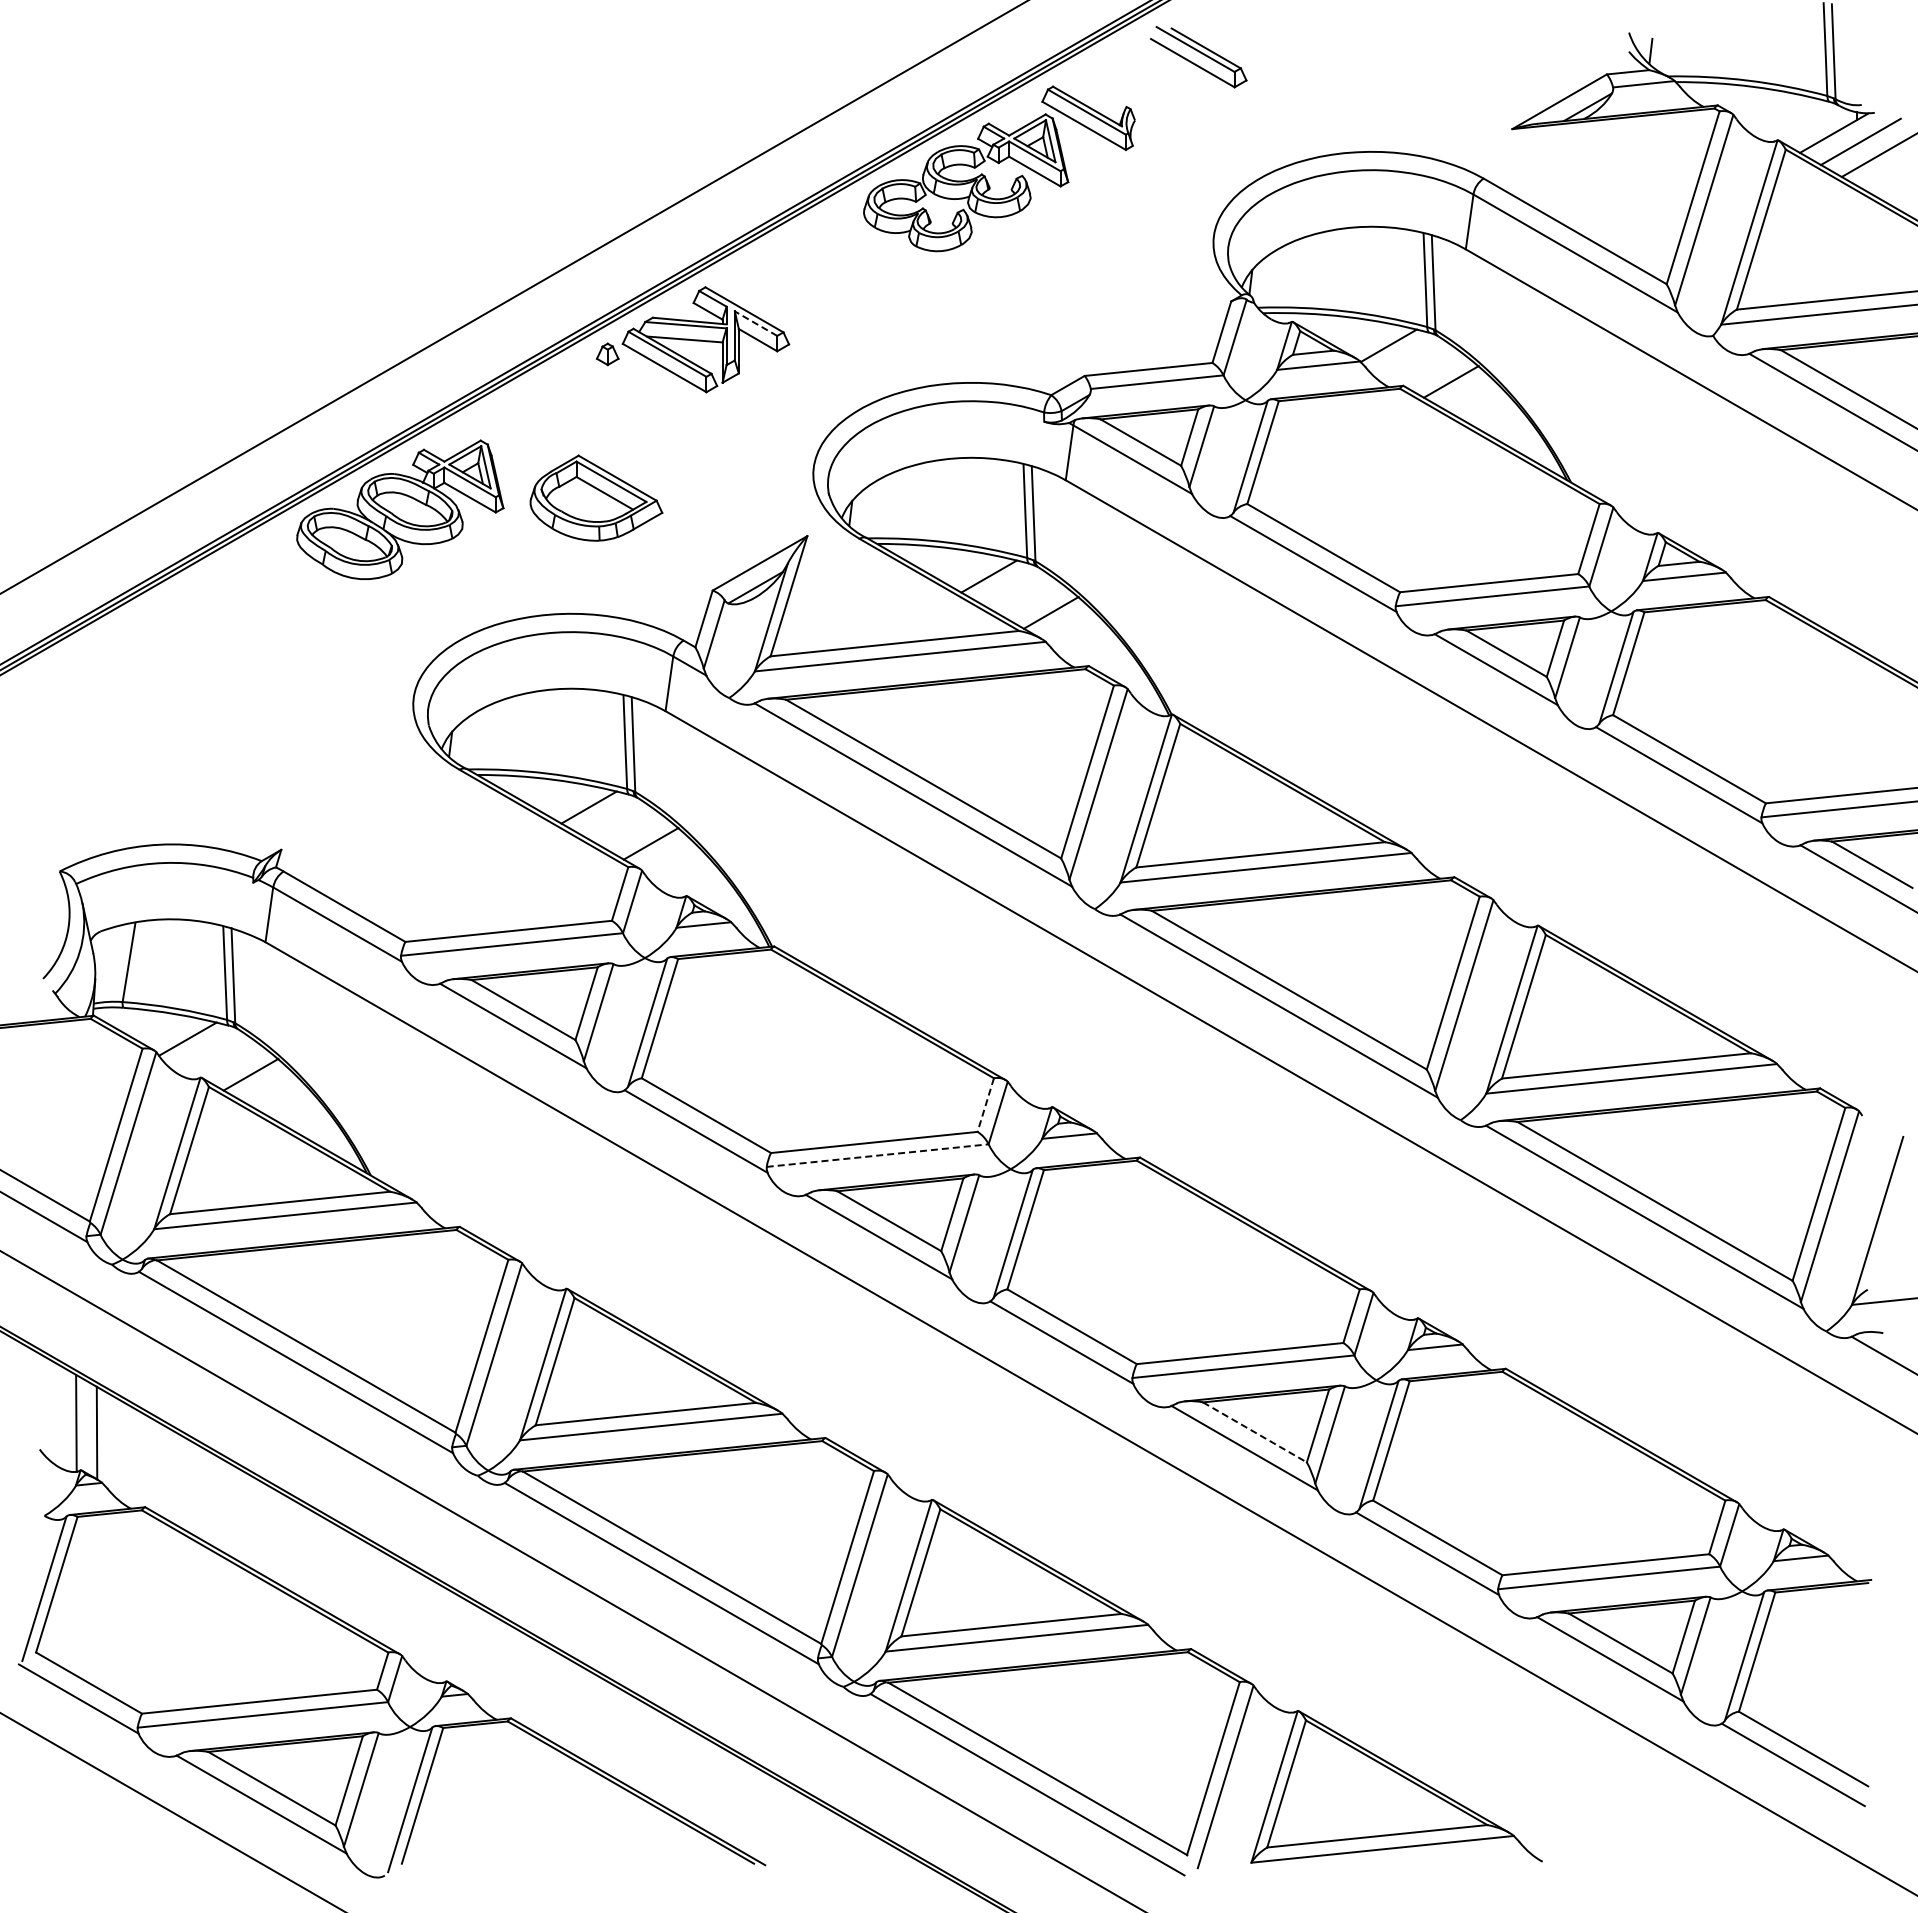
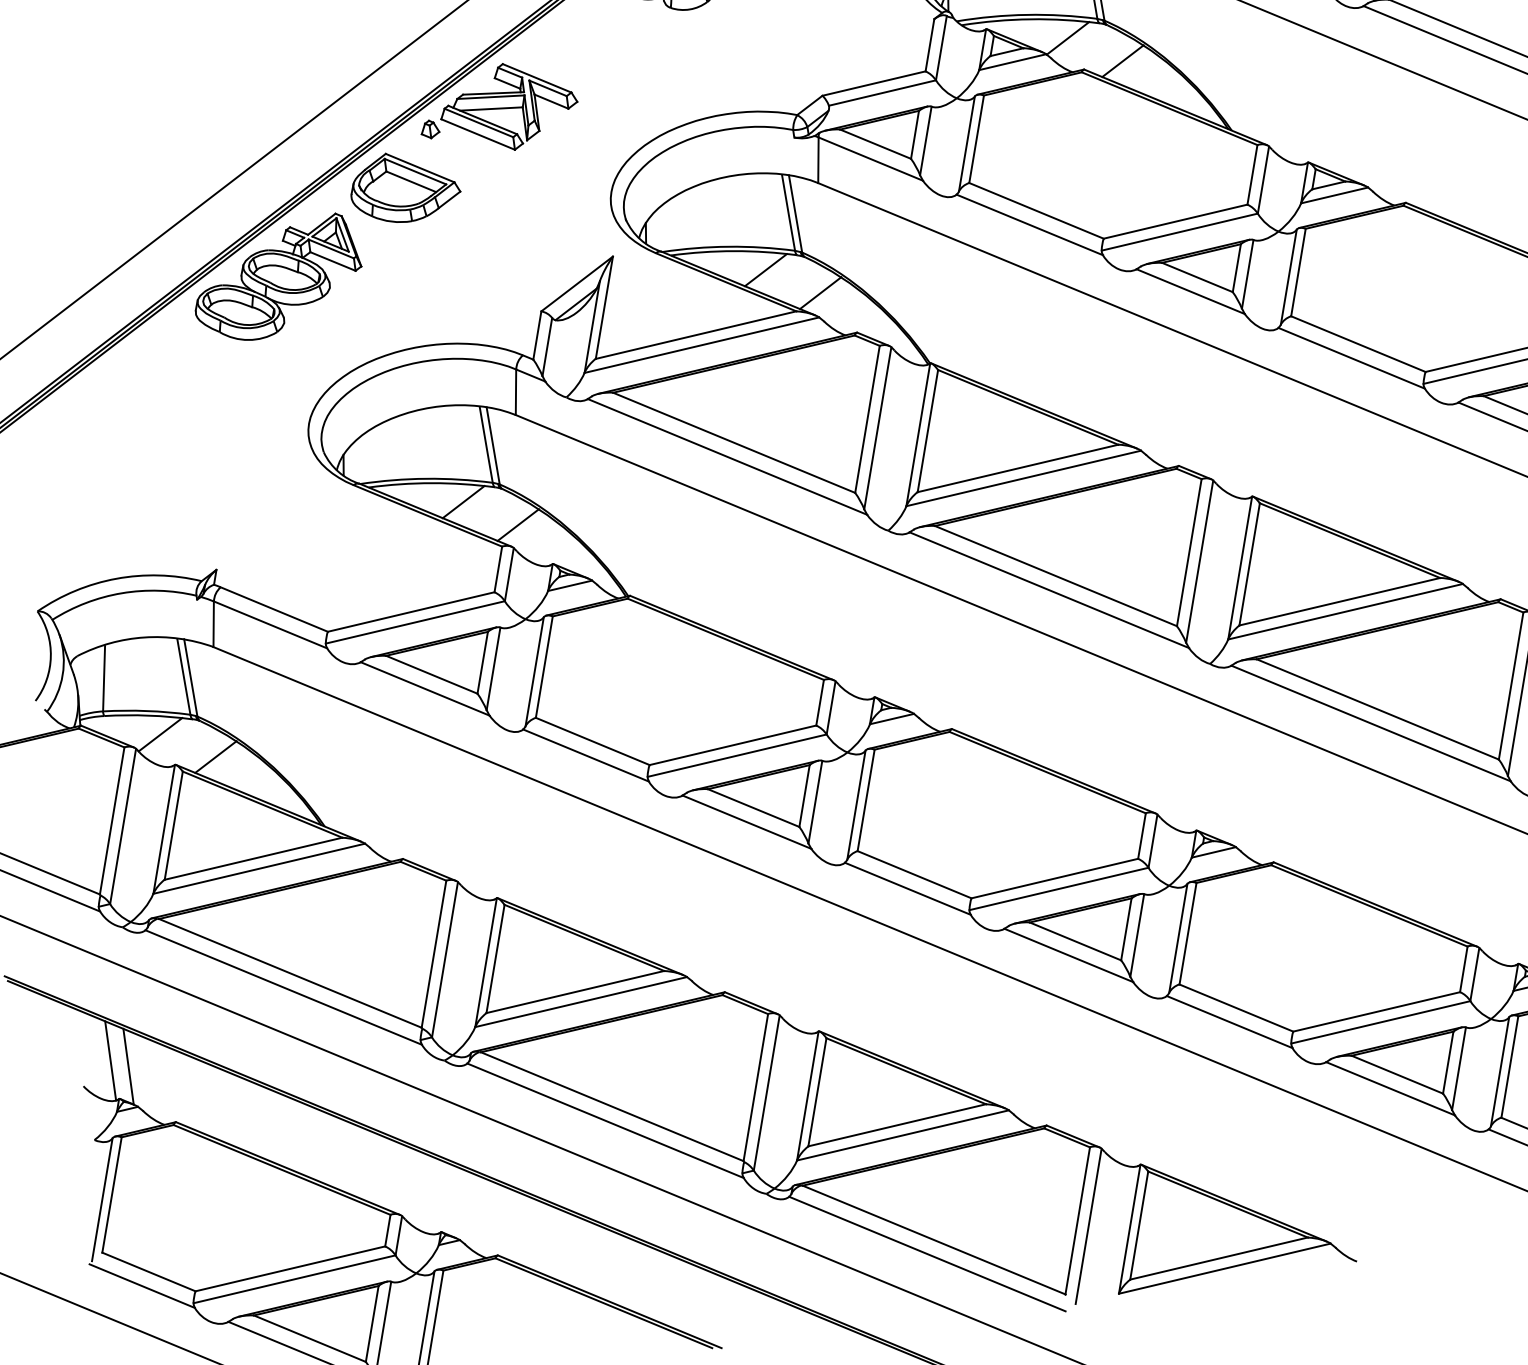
line: (755, 323) -> (547, 88), dashed -> solid
part: (596, 497) -> (404, 186), moved
line: (985, 1105) -> (819, 703), dashed -> solid
line: (877, 1155) -> (736, 755), dashed -> solid
line: (1254, 1432) -> (1075, 941), dashed -> solid

